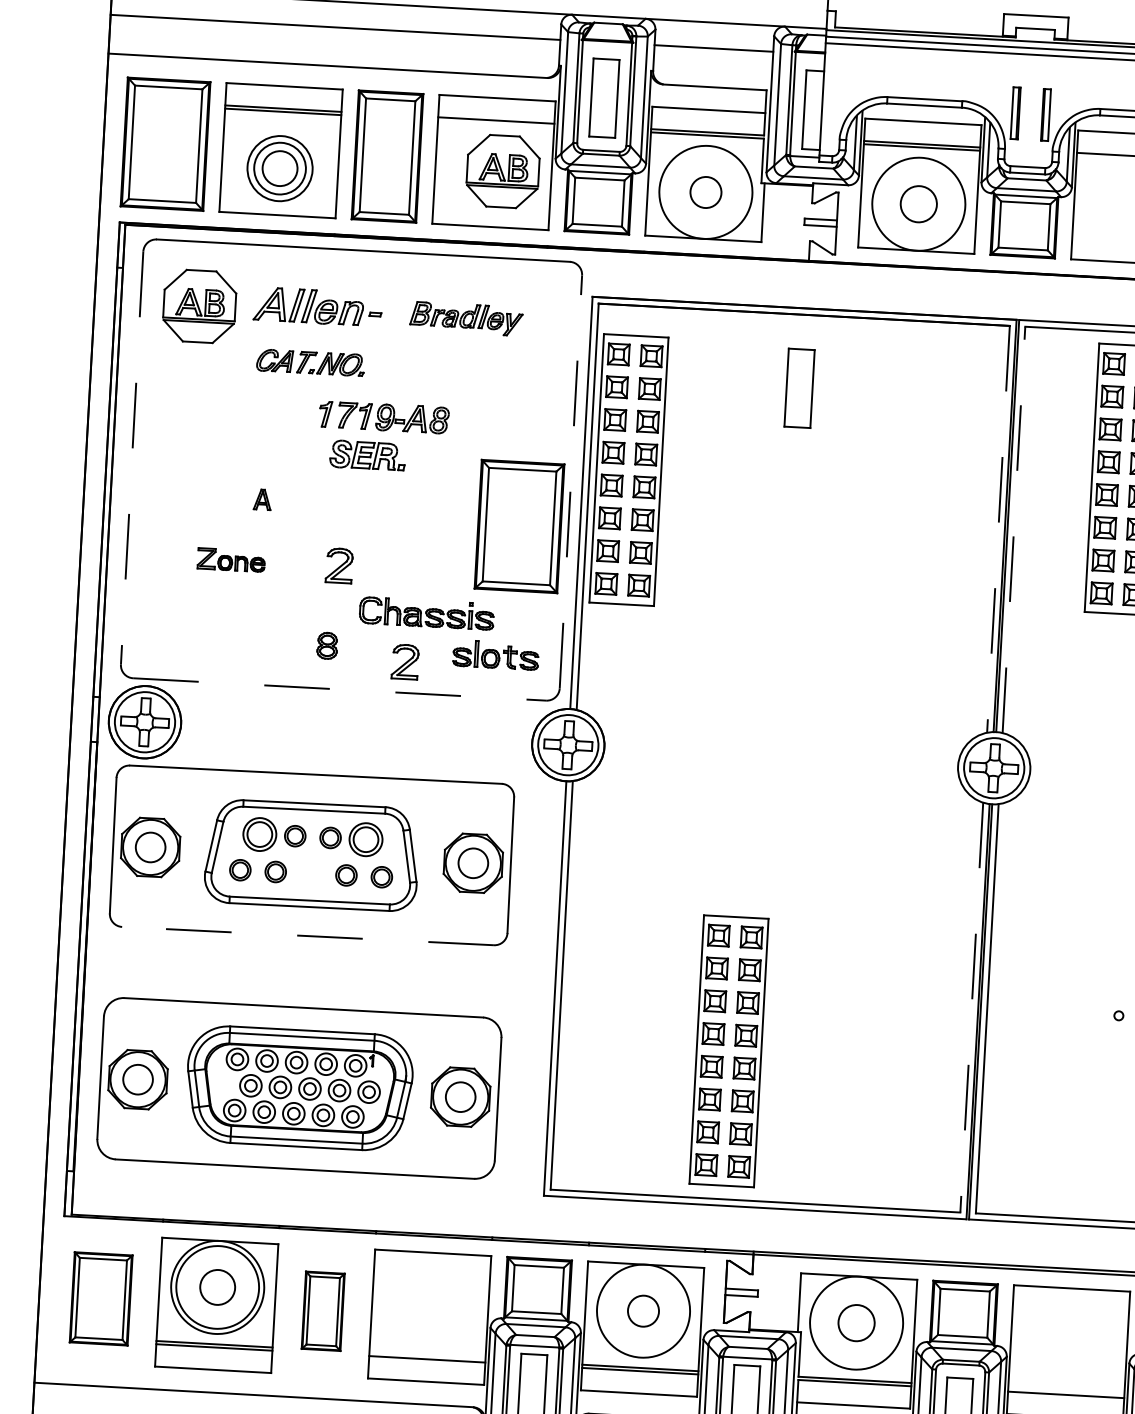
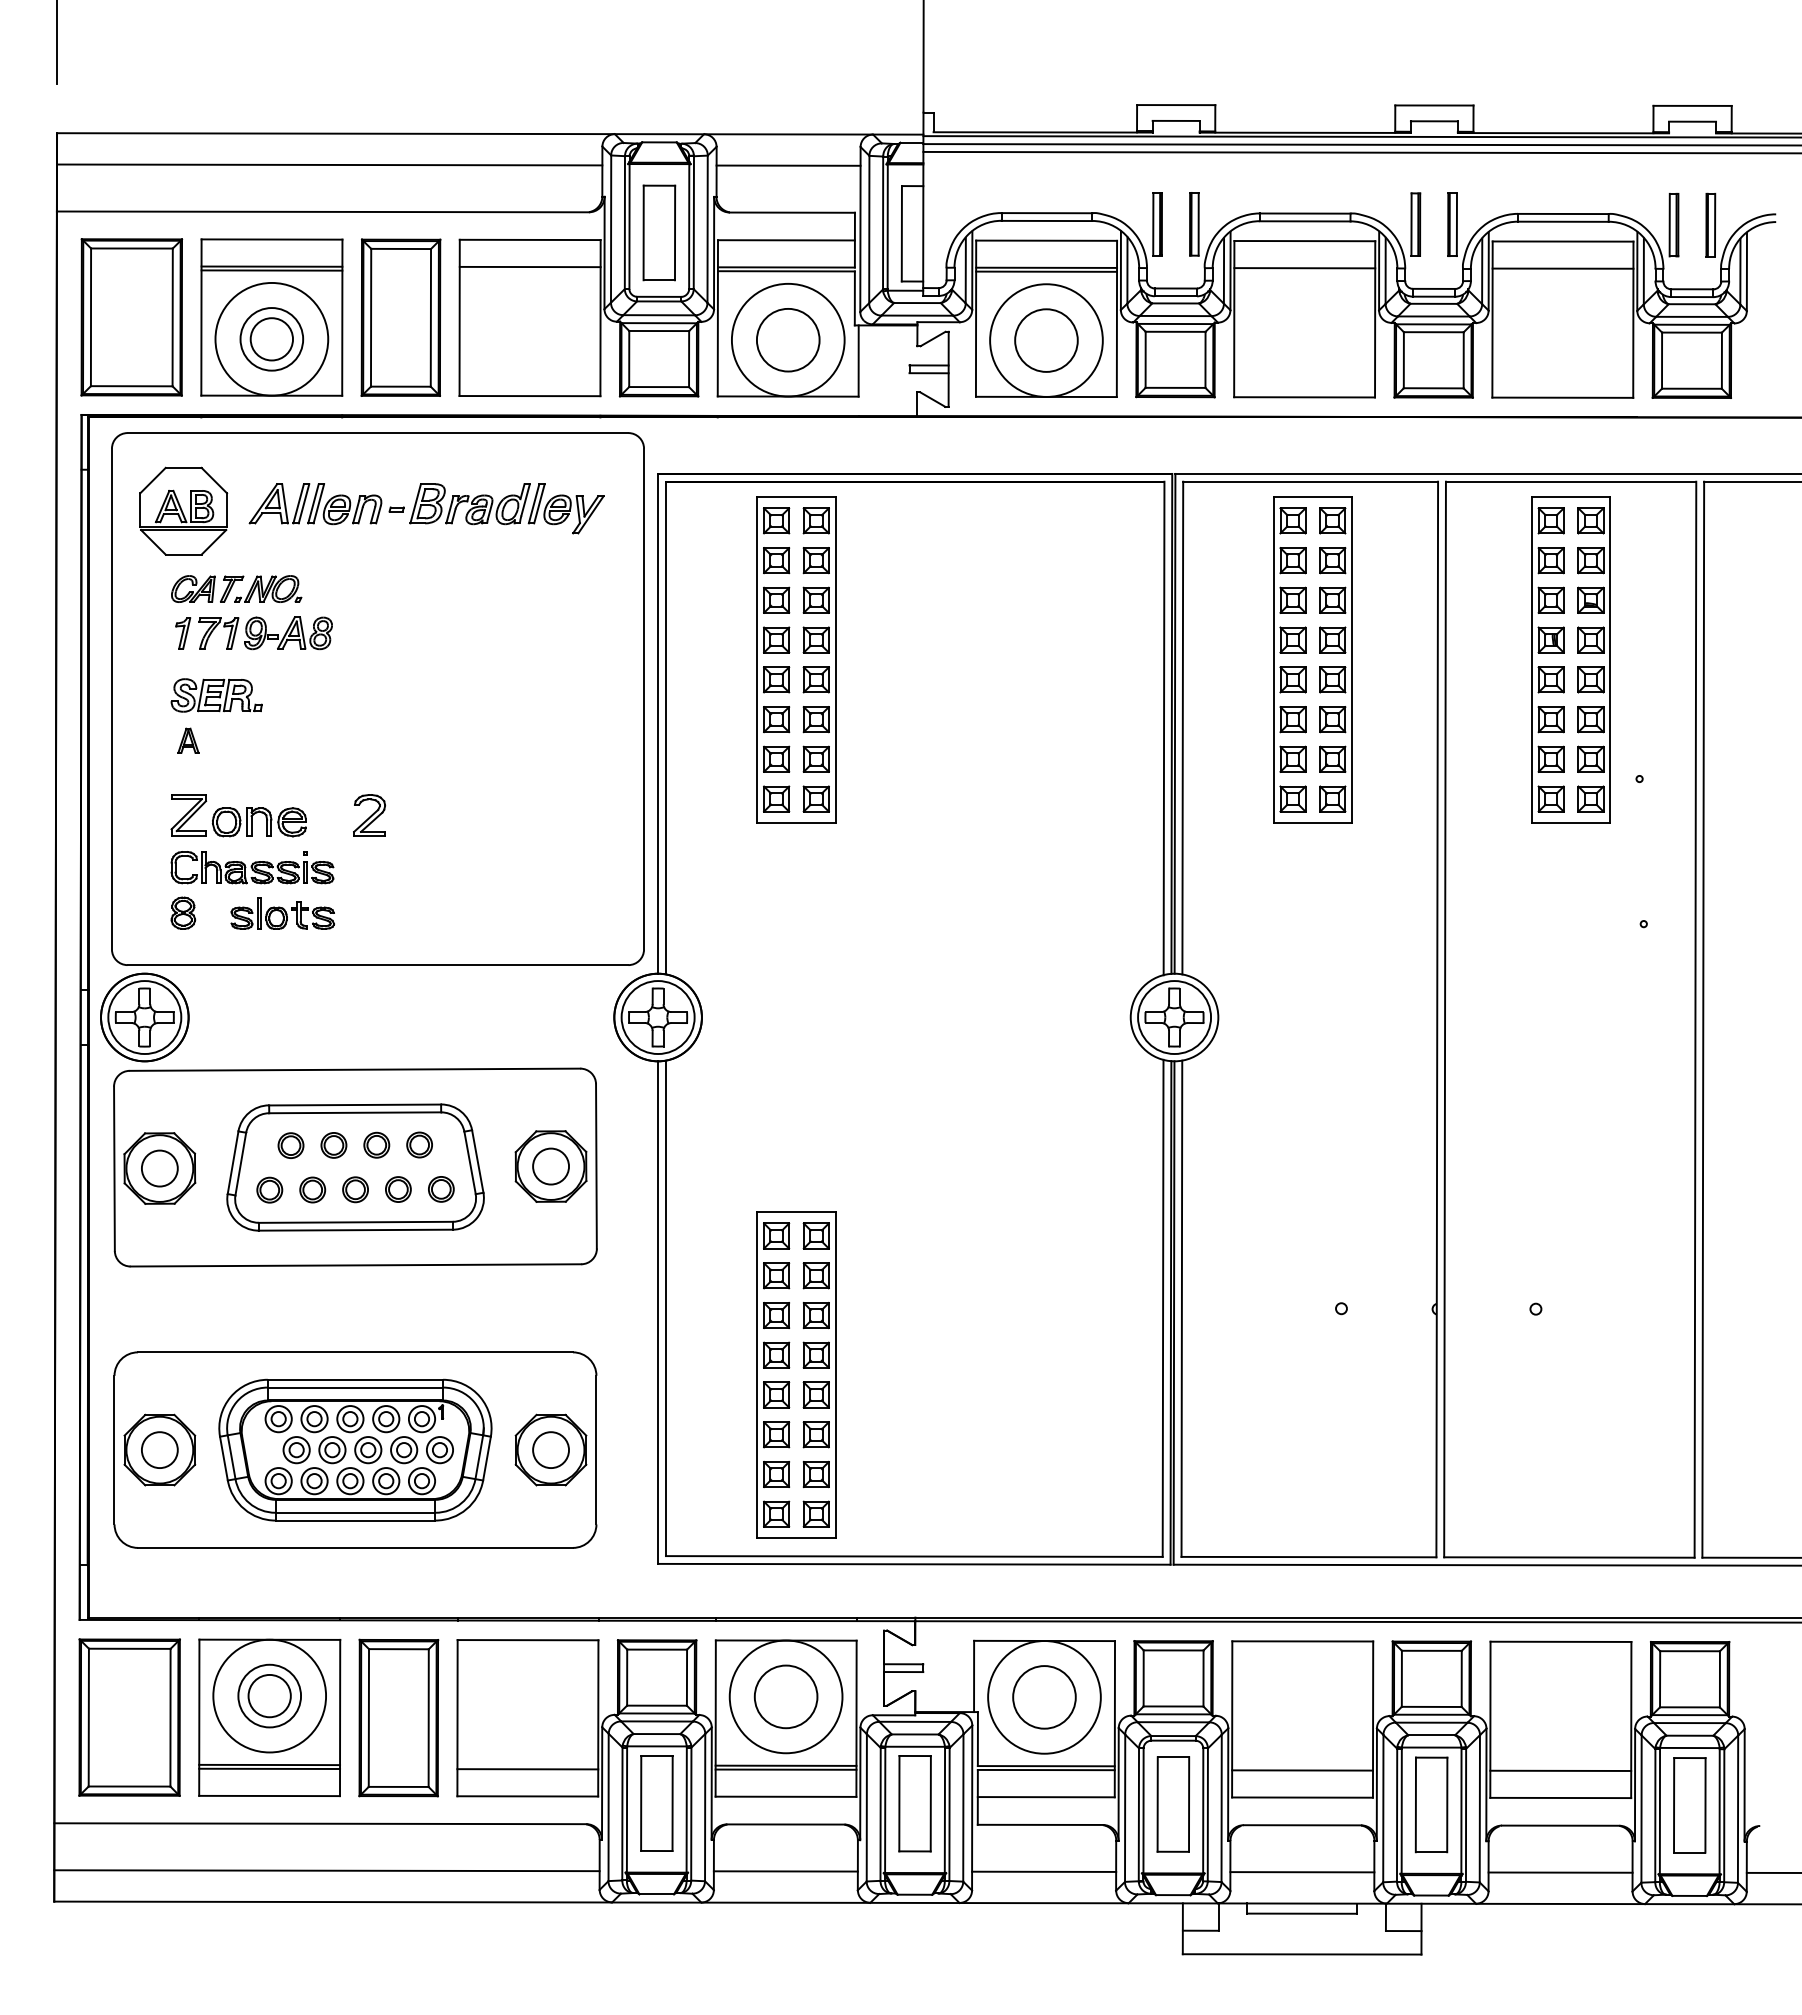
circle: (279, 167) -> (271, 338), size x1.43
part: (502, 170) -> (541, 327), removed
circle: (706, 192) -> (788, 340), size x1.67
circle: (918, 204) -> (1046, 340), size x1.43
part: (466, 318) -> (506, 508), size x1.43
part: (310, 362) -> (236, 588), moved
part: (799, 387) -> (914, 570), removed
part: (383, 417) -> (253, 633), moved
part: (367, 455) -> (216, 695), moved
line: (131, 458) -> (111, 699), dashed -> solid
part: (629, 469) -> (796, 659), moved
line: (571, 481) -> (644, 698), dashed -> solid
part: (262, 499) -> (188, 740), moved
part: (519, 526) -> (584, 756), removed
line: (998, 529) -> (1164, 728), dashed -> solid
line: (1013, 529) -> (1182, 727), dashed -> solid
part: (231, 559) -> (238, 815), size x1.67
part: (426, 613) -> (252, 867), moved
part: (327, 645) -> (183, 912), moved
part: (495, 655) -> (282, 913), moved
part: (405, 661) -> (455, 927), removed
line: (340, 689) -> (378, 965), dashed -> solid
part: (259, 834) -> (290, 1145), size x0.62
part: (365, 839) -> (419, 1144), size x0.62
part: (311, 873) -> (355, 1189), added
line: (307, 936) -> (355, 1265), dashed -> solid
line: (972, 1007) -> (1163, 1308), dashed -> solid
part: (729, 1050) -> (796, 1374), moved
circle: (217, 1286) -> (269, 1695), size x0.62
part: (101, 1298) -> (129, 1717), size x1.43
part: (322, 1310) -> (398, 1717), size x1.67
circle: (643, 1310) -> (785, 1696), size x1.67
circle: (856, 1323) -> (1044, 1697), size x1.43

